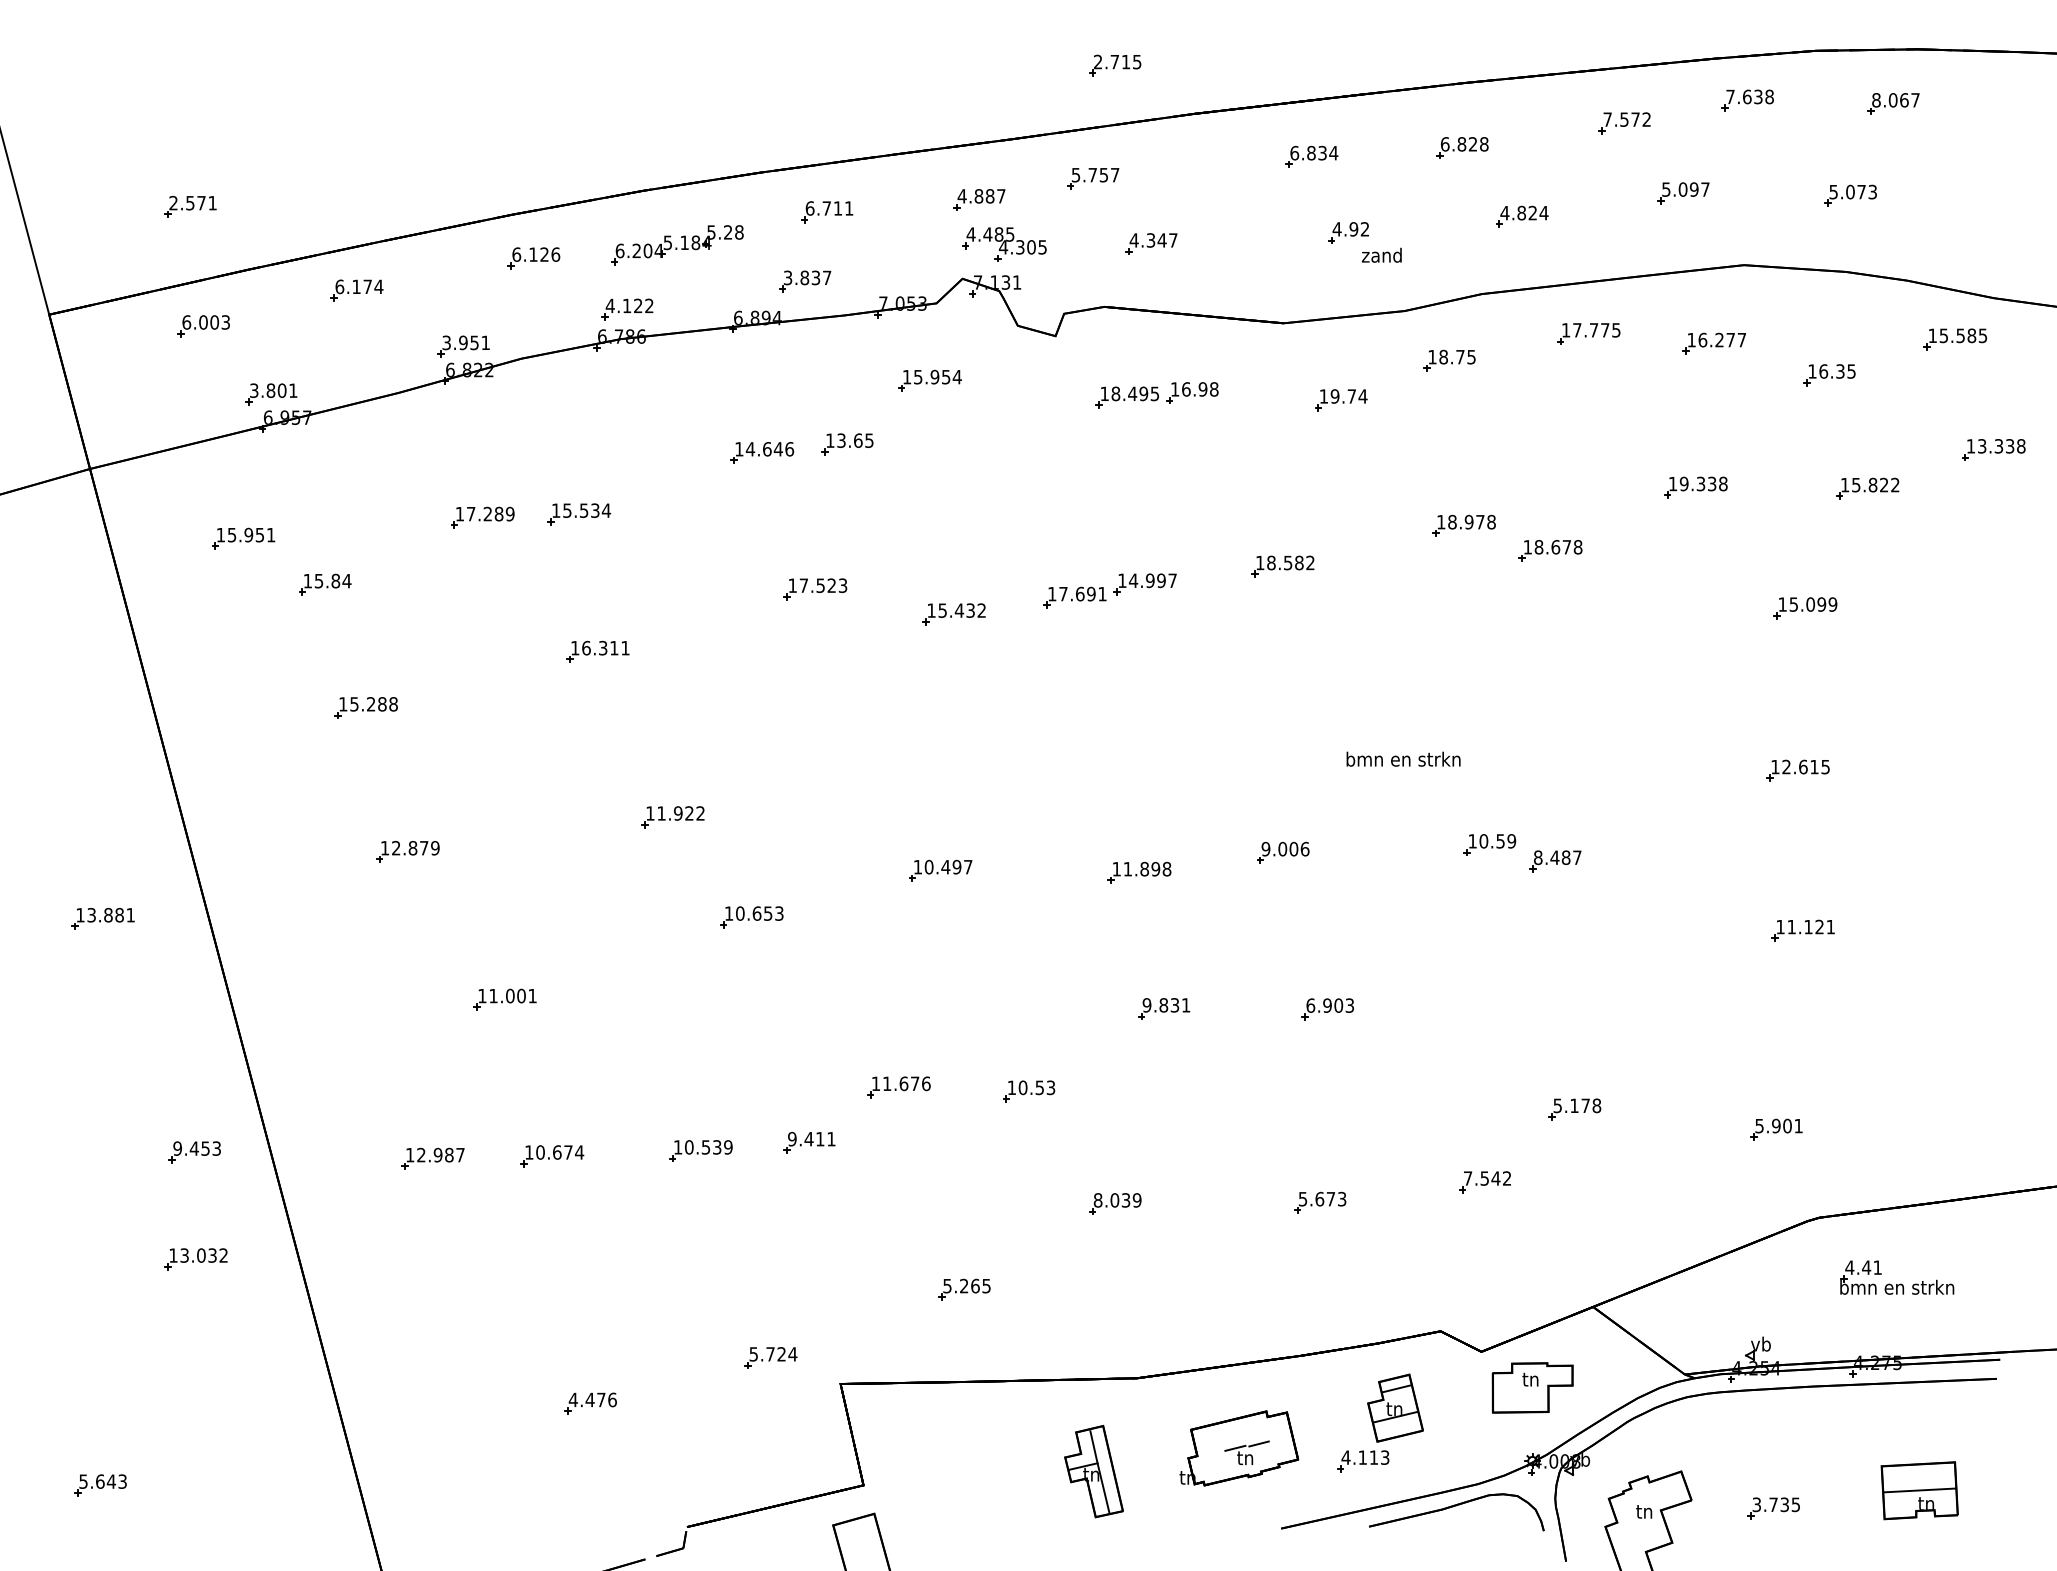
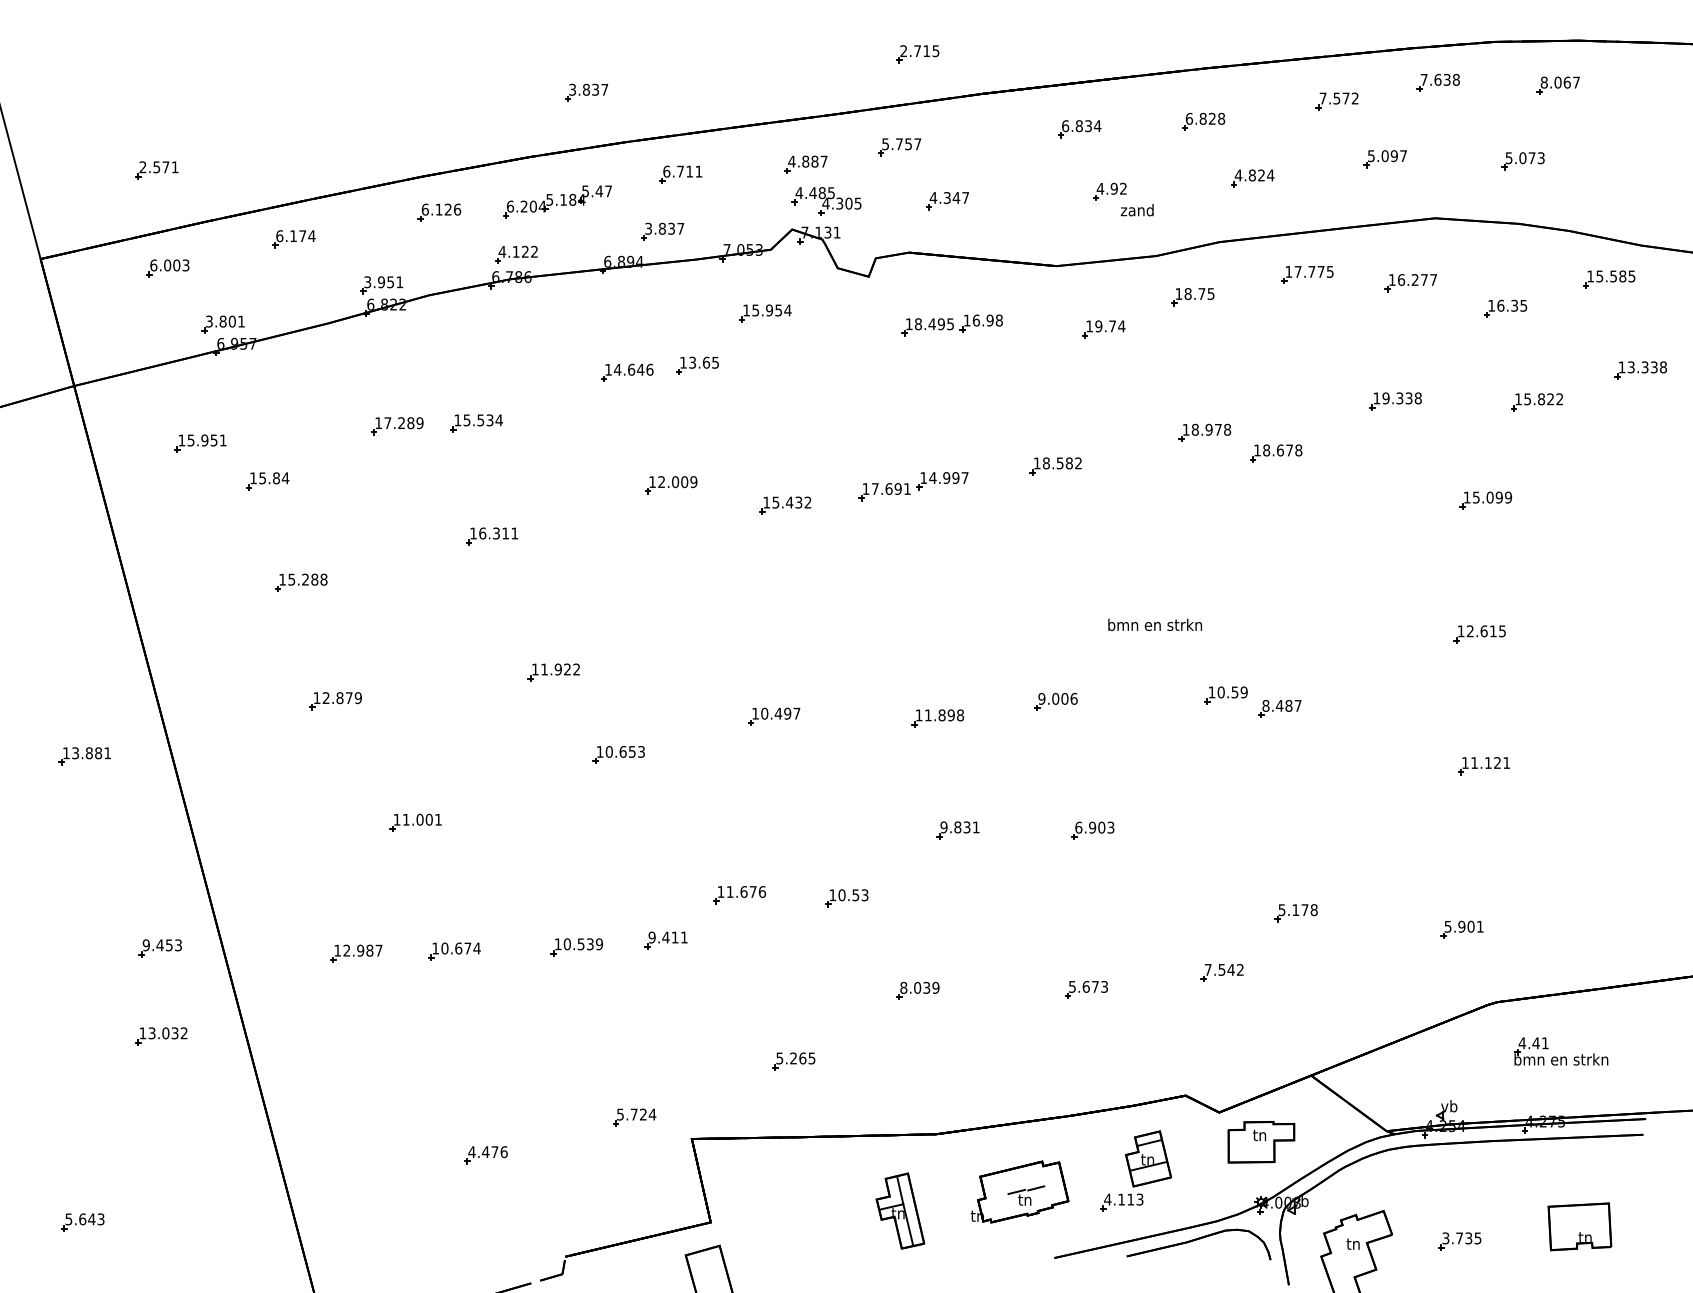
part: (712, 112) -> (586, 92), added
text: (733, 232) -> (603, 191), 5.28 -> 5.47
text: (823, 586) -> (677, 482), 17.523 -> 12.009
line: (1919, 1490) -> (1579, 1226), removed

